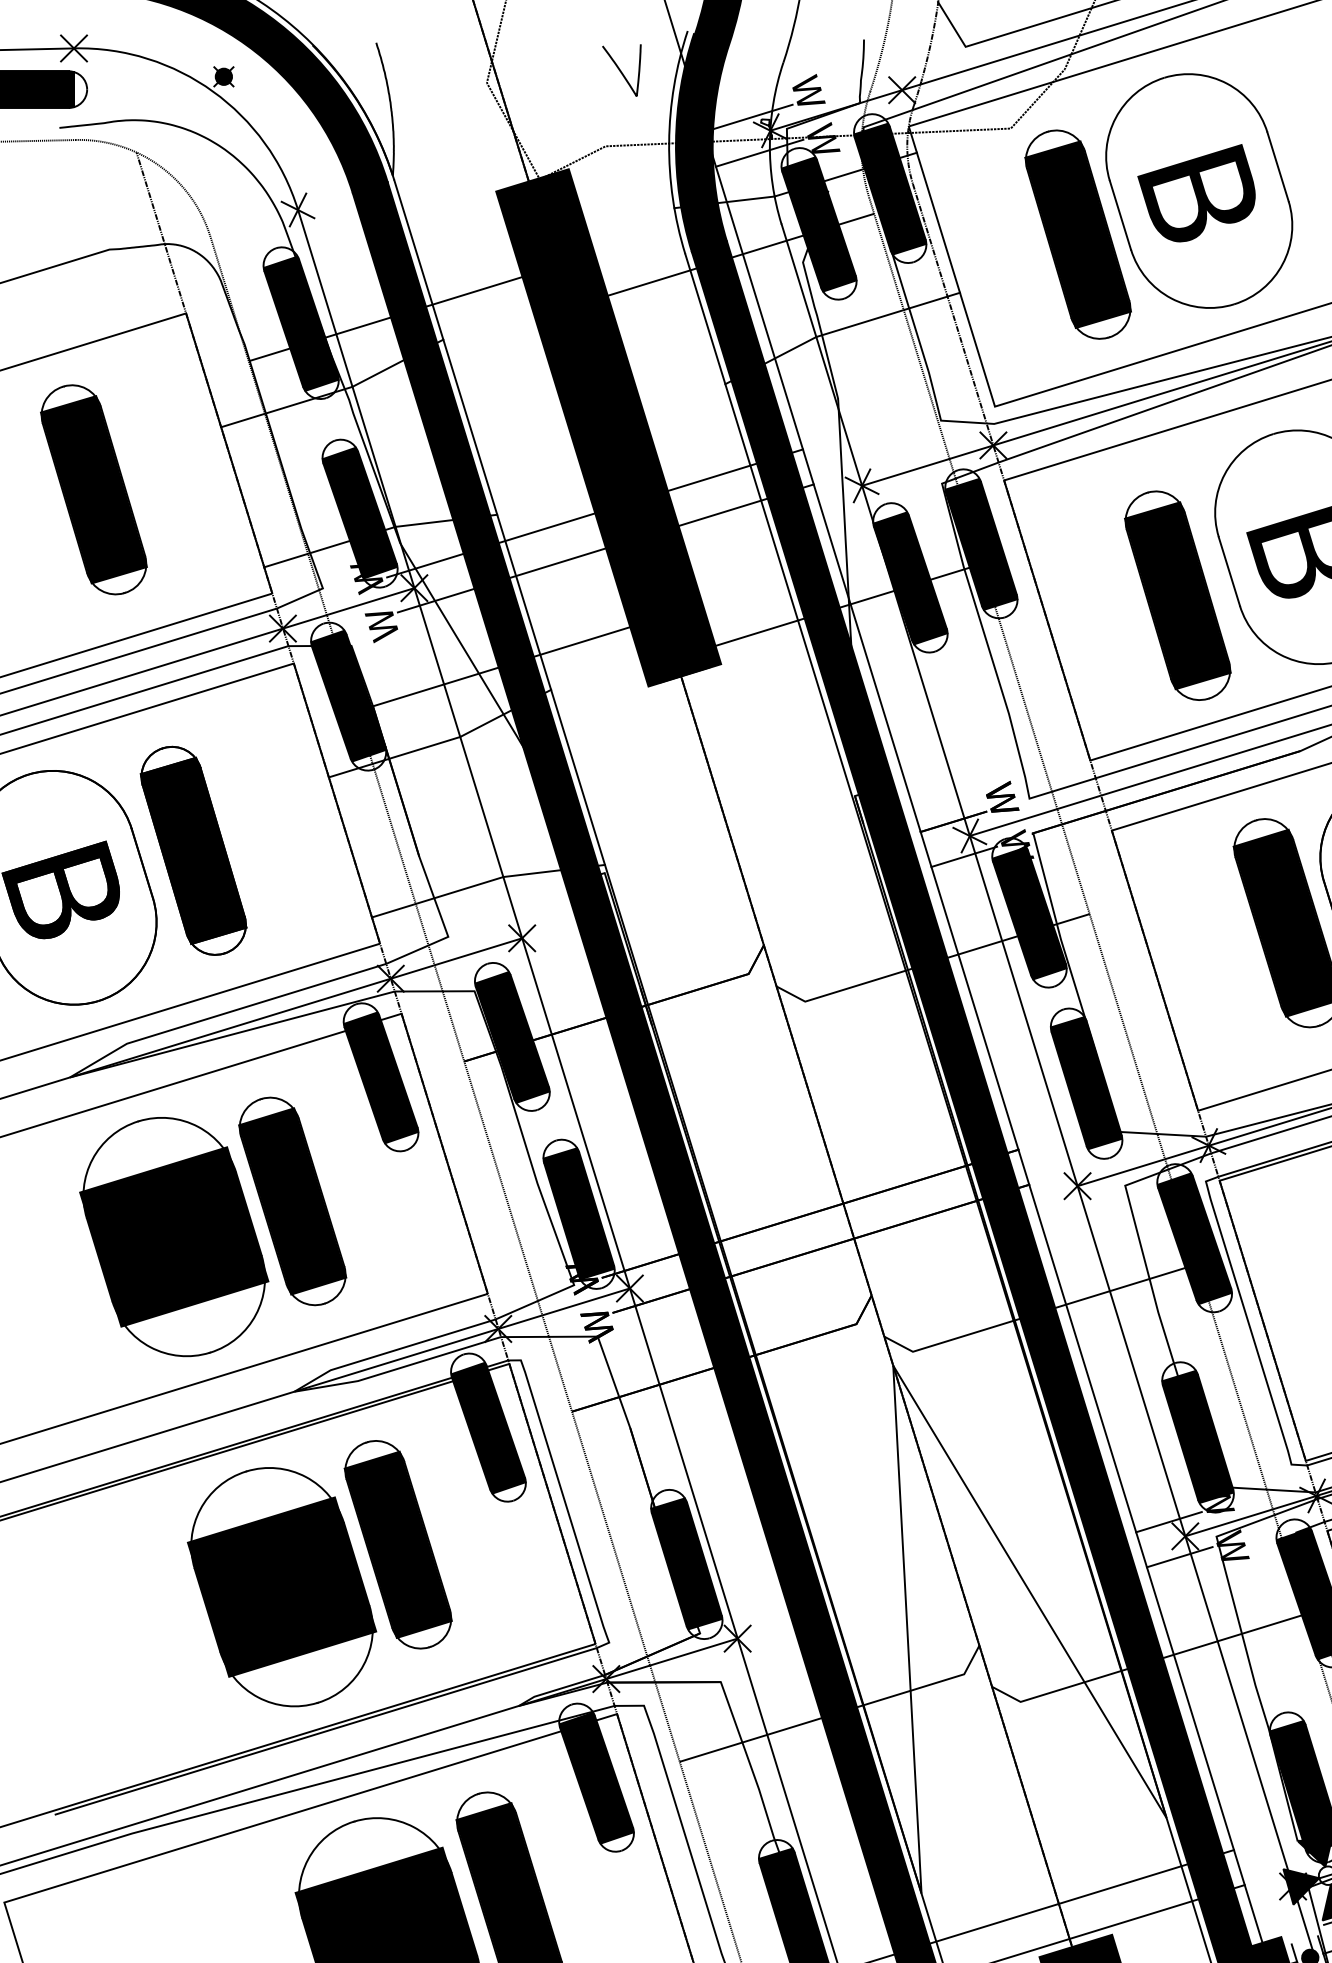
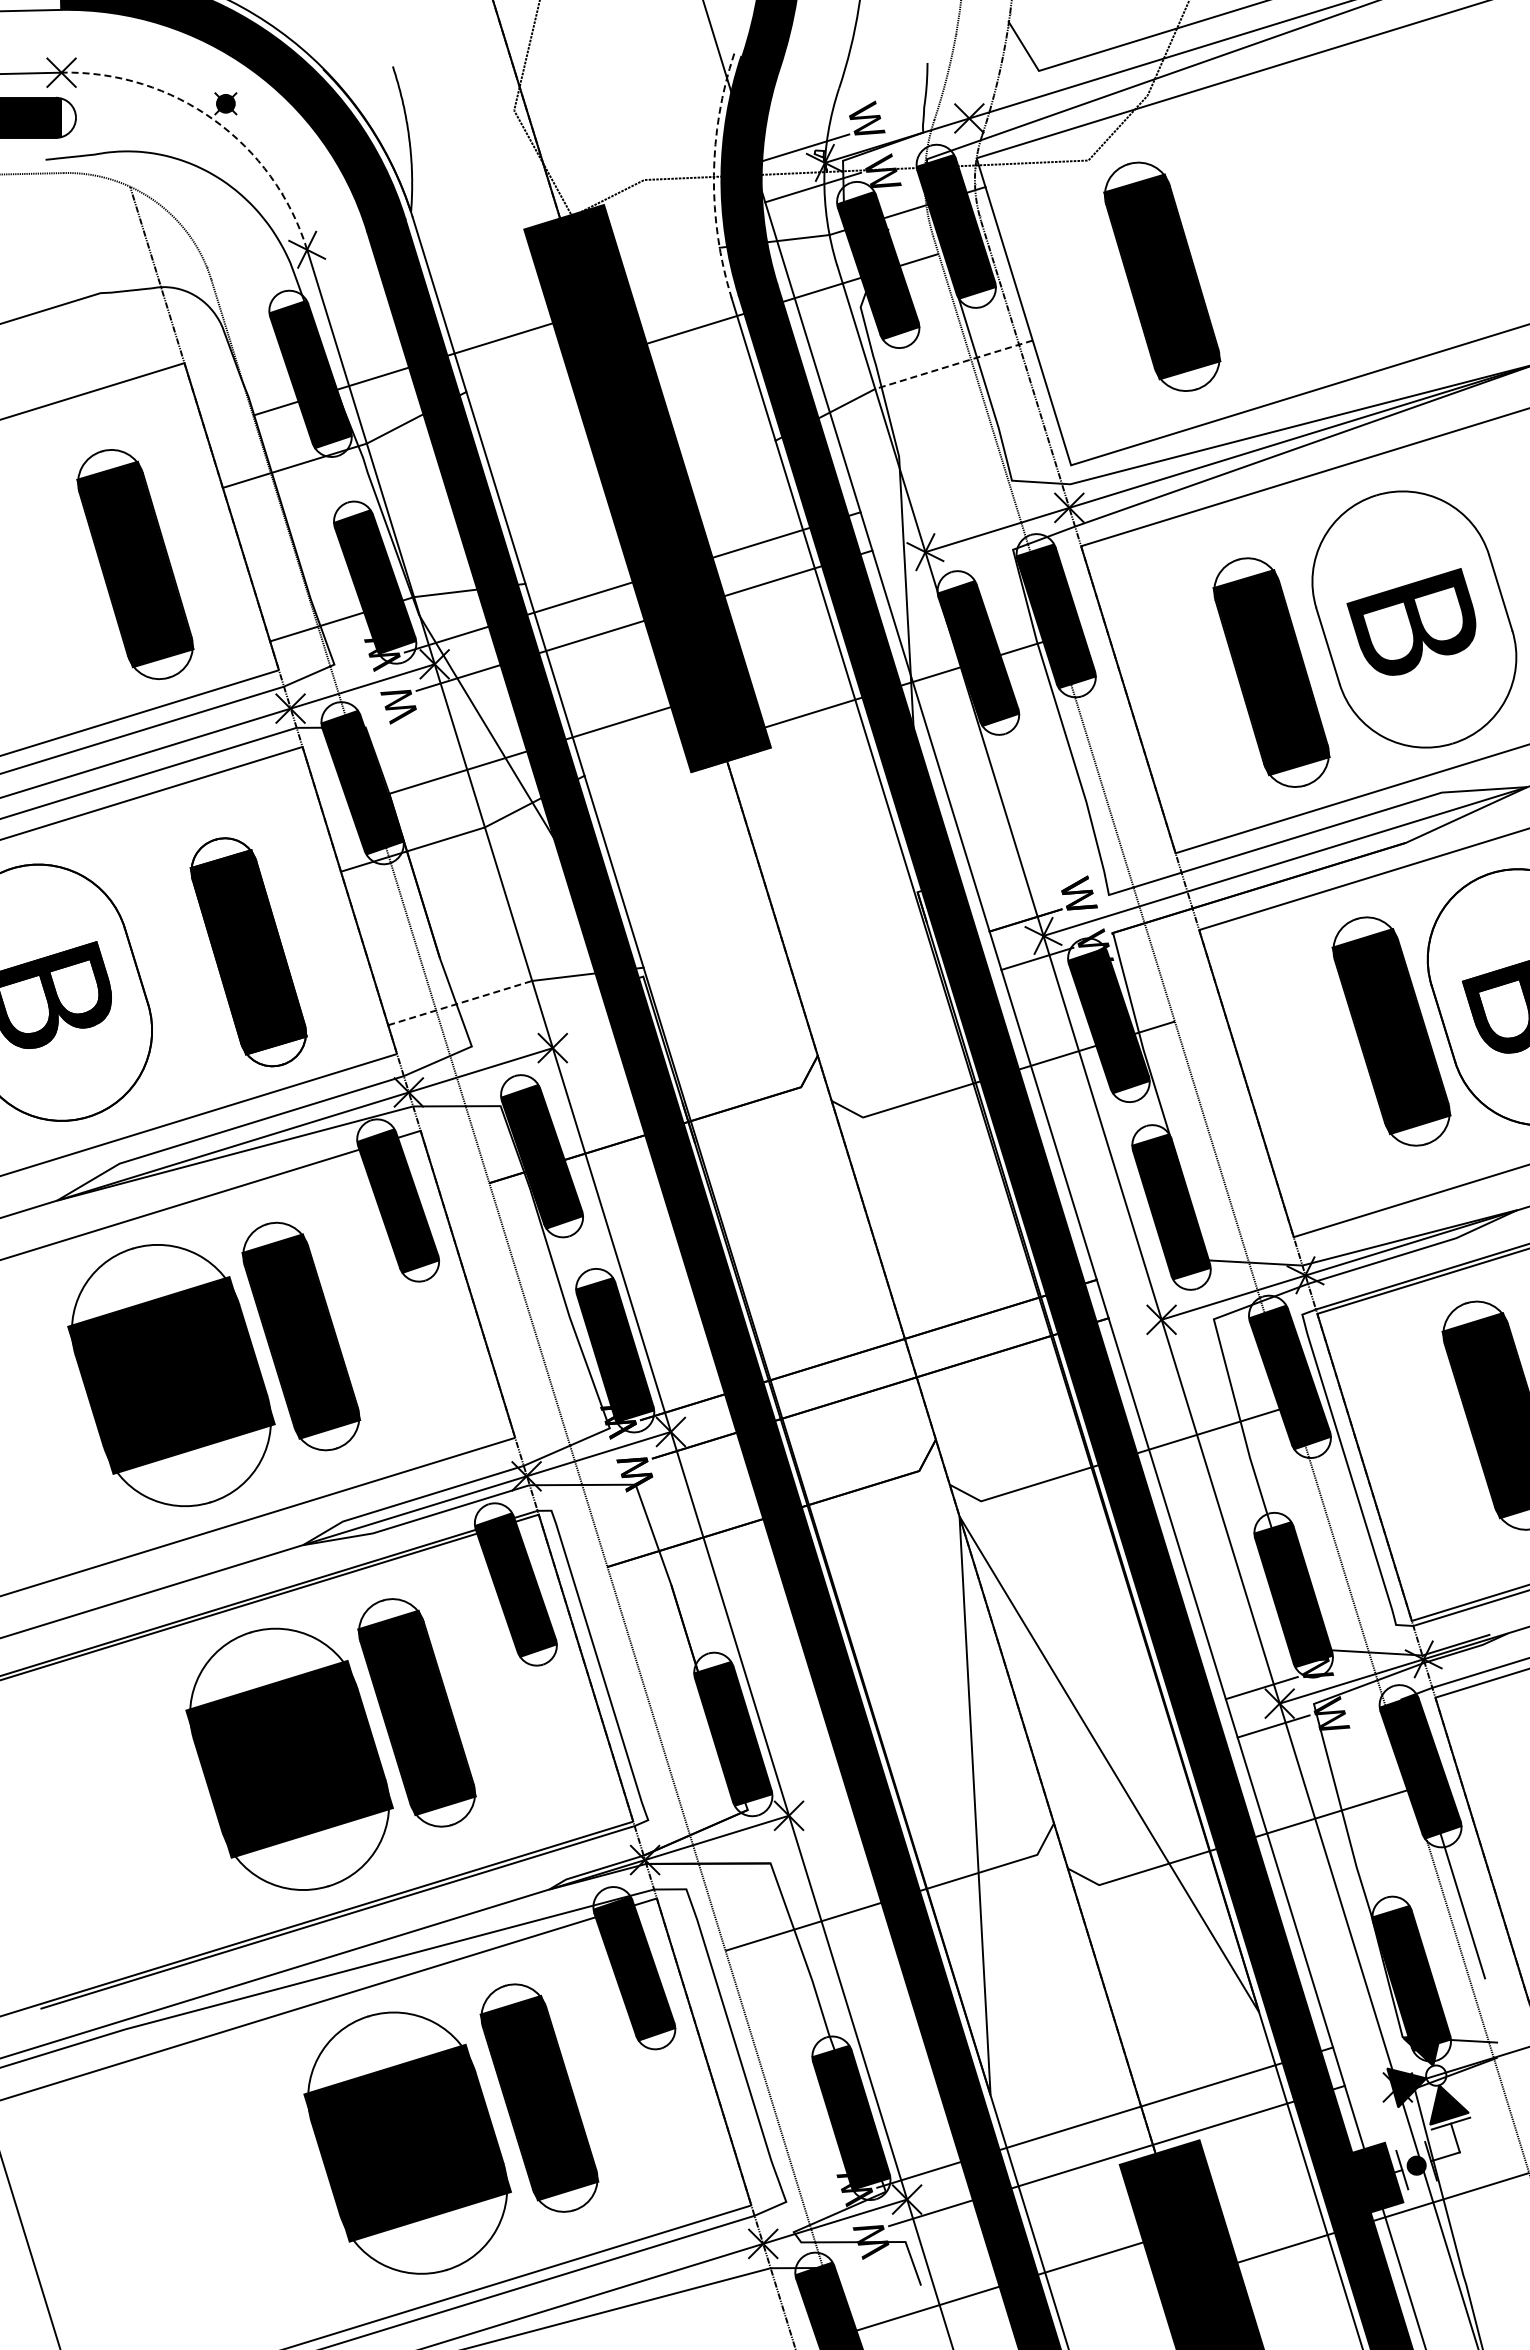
curve: (620, 70) -> (660, 96), removed
arc: (213, 92) -> (214, 120), solid -> dashed
arc: (668, 142) -> (713, 175), solid -> dashed
part: (1198, 190) -> (1294, 228), removed
line: (887, 314) -> (953, 364), solid -> dashed
part: (94, 489) -> (135, 564), moved
part: (193, 851) -> (248, 952), moved
line: (437, 896) -> (460, 1002), solid -> dashed

